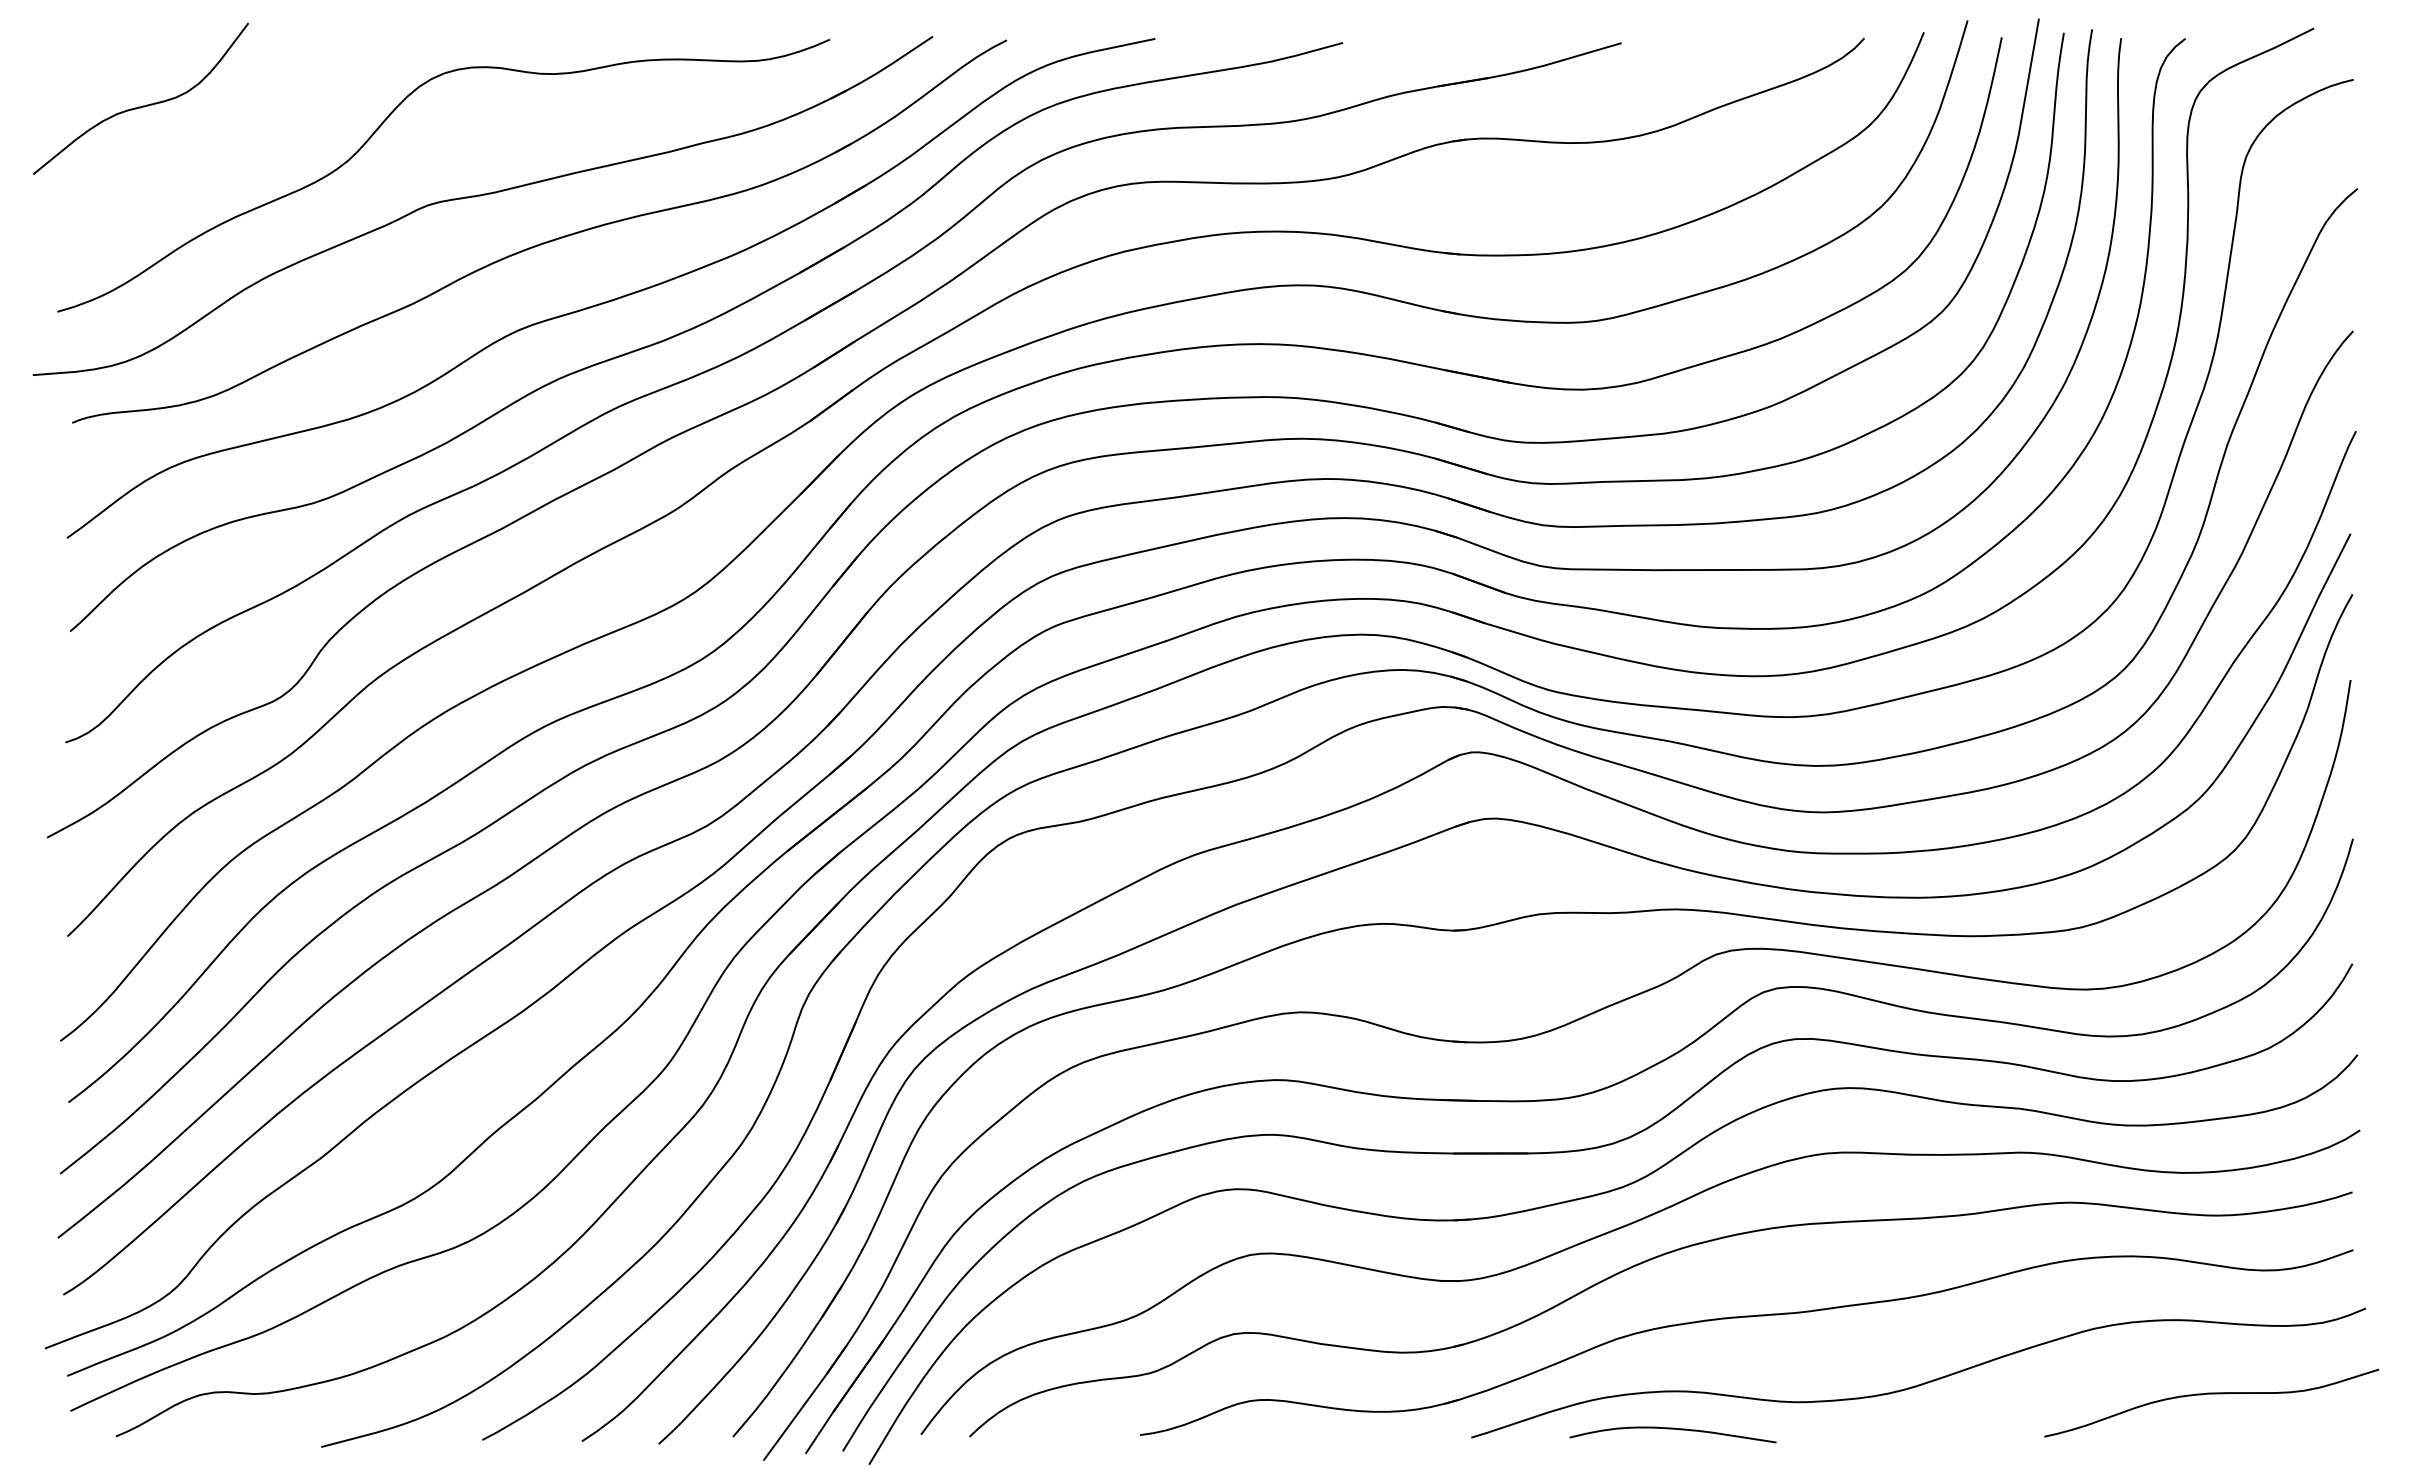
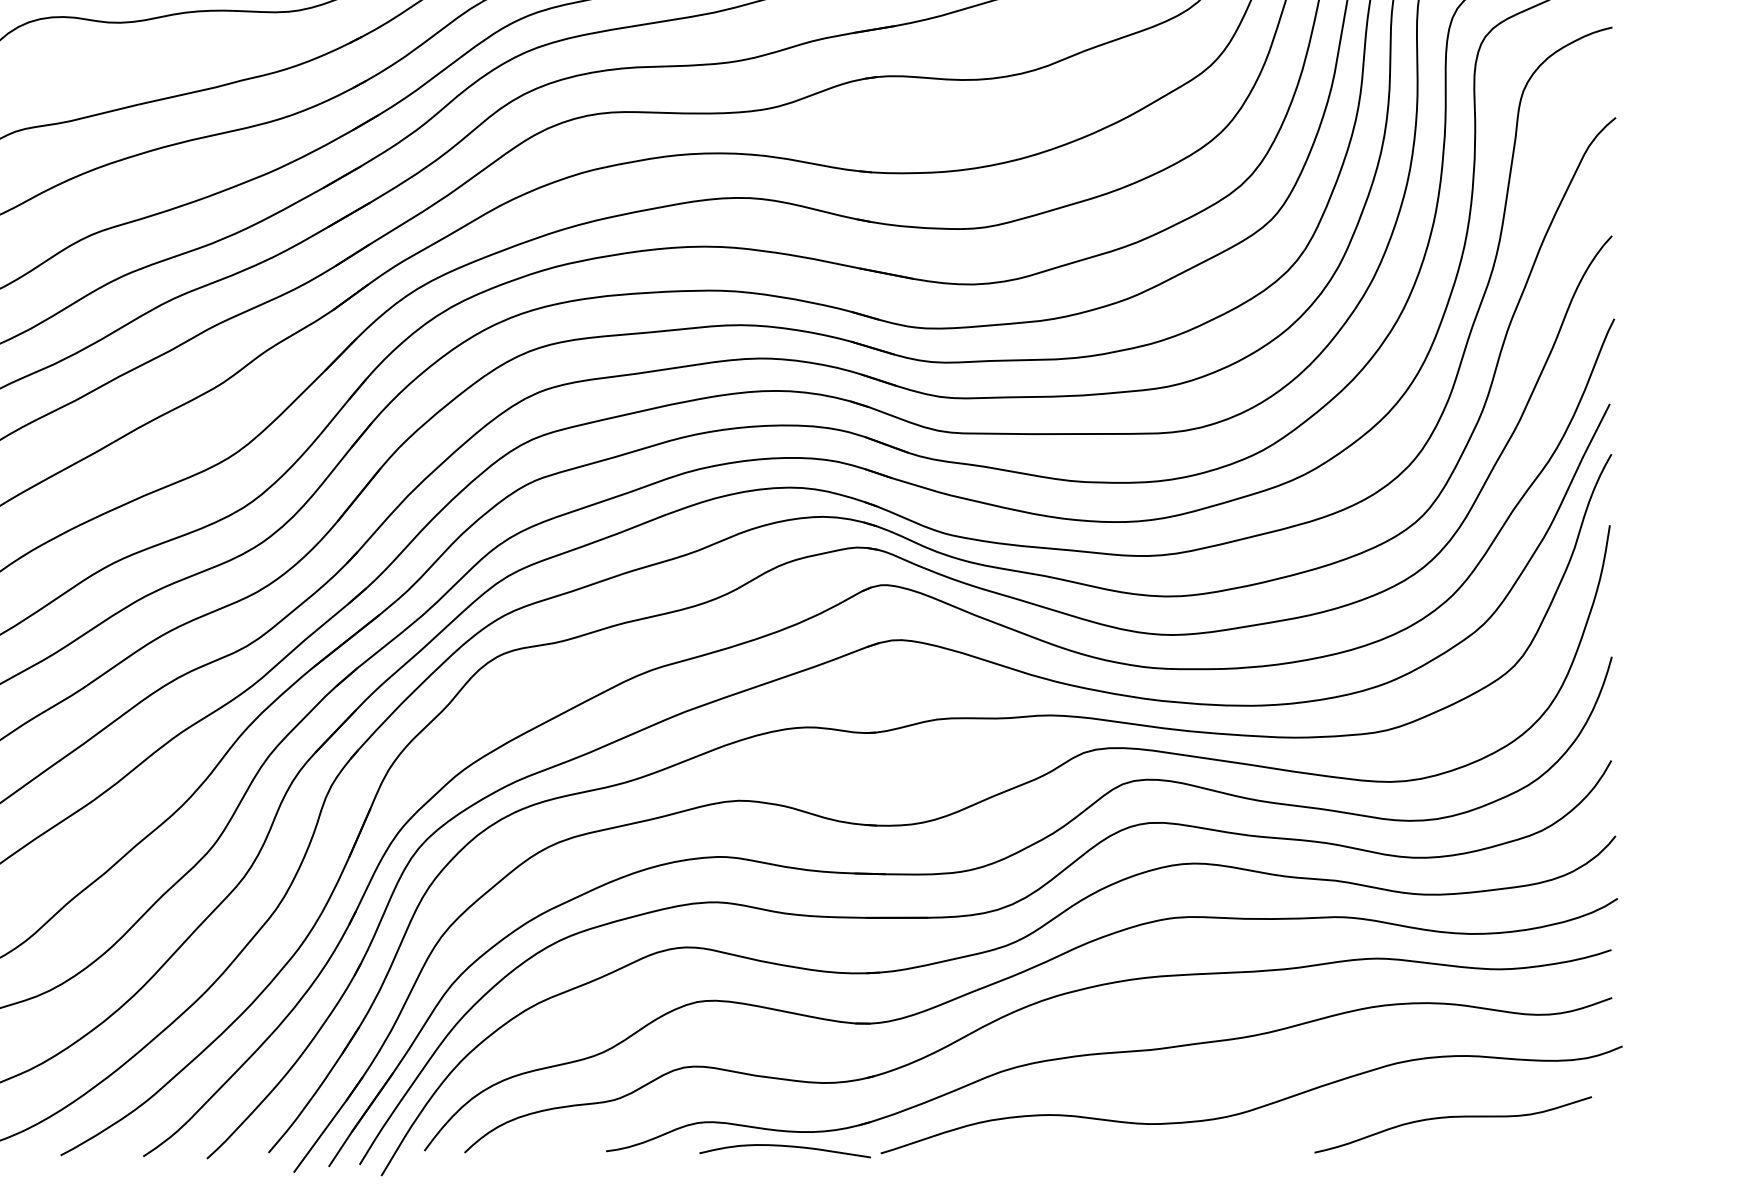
curve: (2211, 1394) -> (1453, 1117), moved
curve: (1672, 1429) -> (784, 1146), moved

